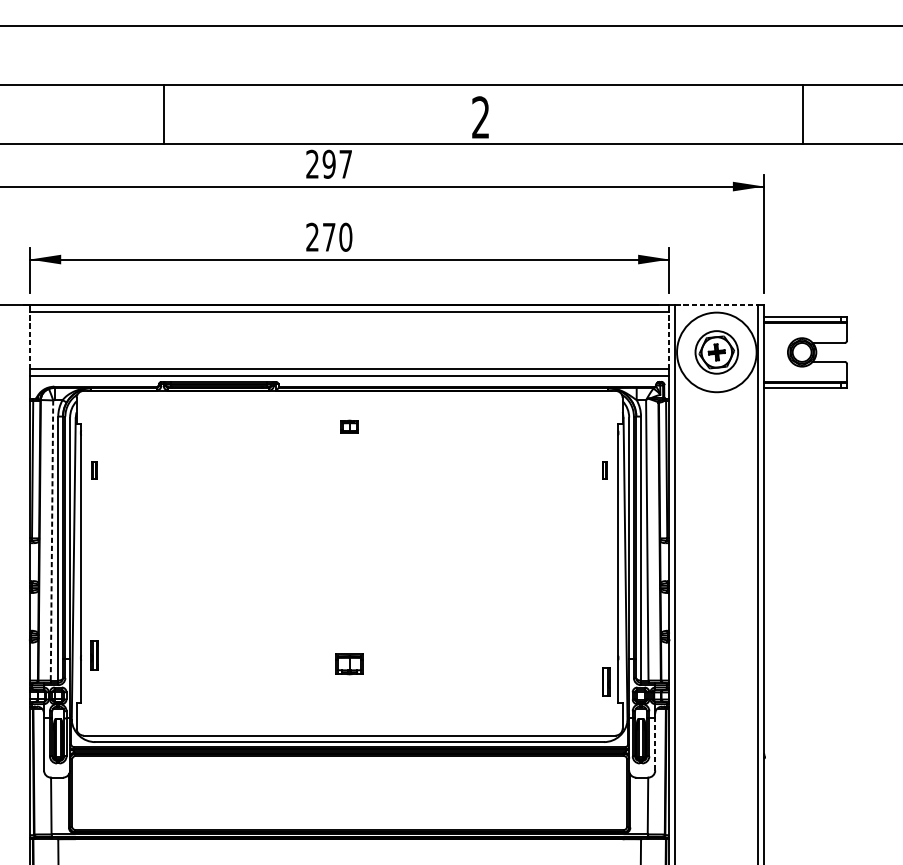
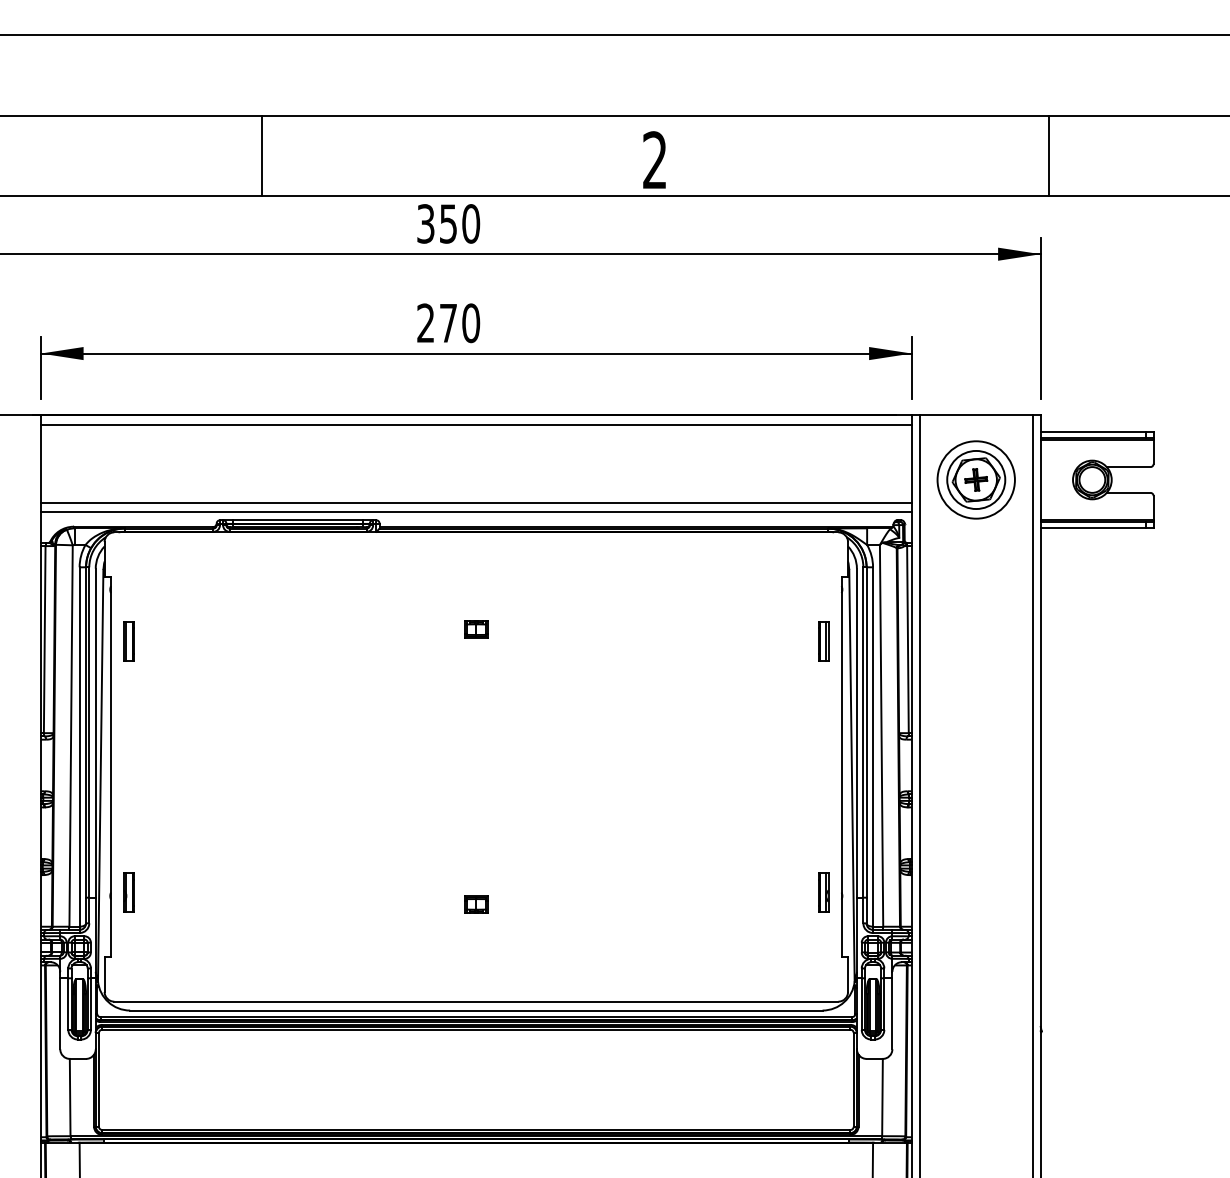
line: (163, 114) -> (262, 155), moved
line: (802, 114) -> (1048, 155), moved
text: (329, 164) -> (448, 223), 297 -> 350
line: (717, 305) -> (976, 415), dashed -> solid
line: (29, 340) -> (40, 463), dashed -> solid
line: (669, 340) -> (911, 463), dashed -> solid
circle: (716, 352) -> (975, 479), size x0.71
part: (349, 426) -> (476, 629), moved
part: (94, 471) -> (128, 641), size x1.67
part: (604, 471) -> (823, 641), size x1.67
line: (52, 540) -> (71, 736), dashed -> solid
part: (349, 664) -> (476, 904), size x0.62
part: (606, 681) -> (823, 892), moved
line: (655, 744) -> (892, 1013), dashed -> solid

